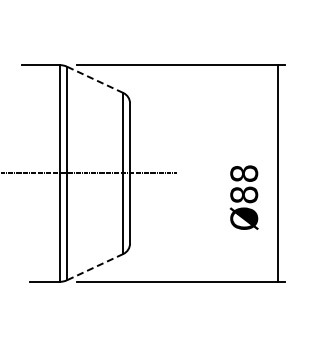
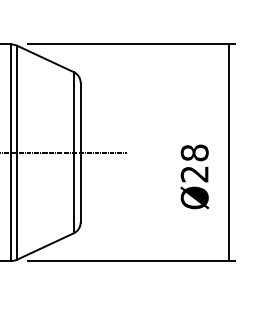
line: (94, 79) -> (45, 58), dashed -> solid
text: (244, 194) -> (195, 173), Ø88 -> Ø28
line: (94, 267) -> (45, 246), dashed -> solid

